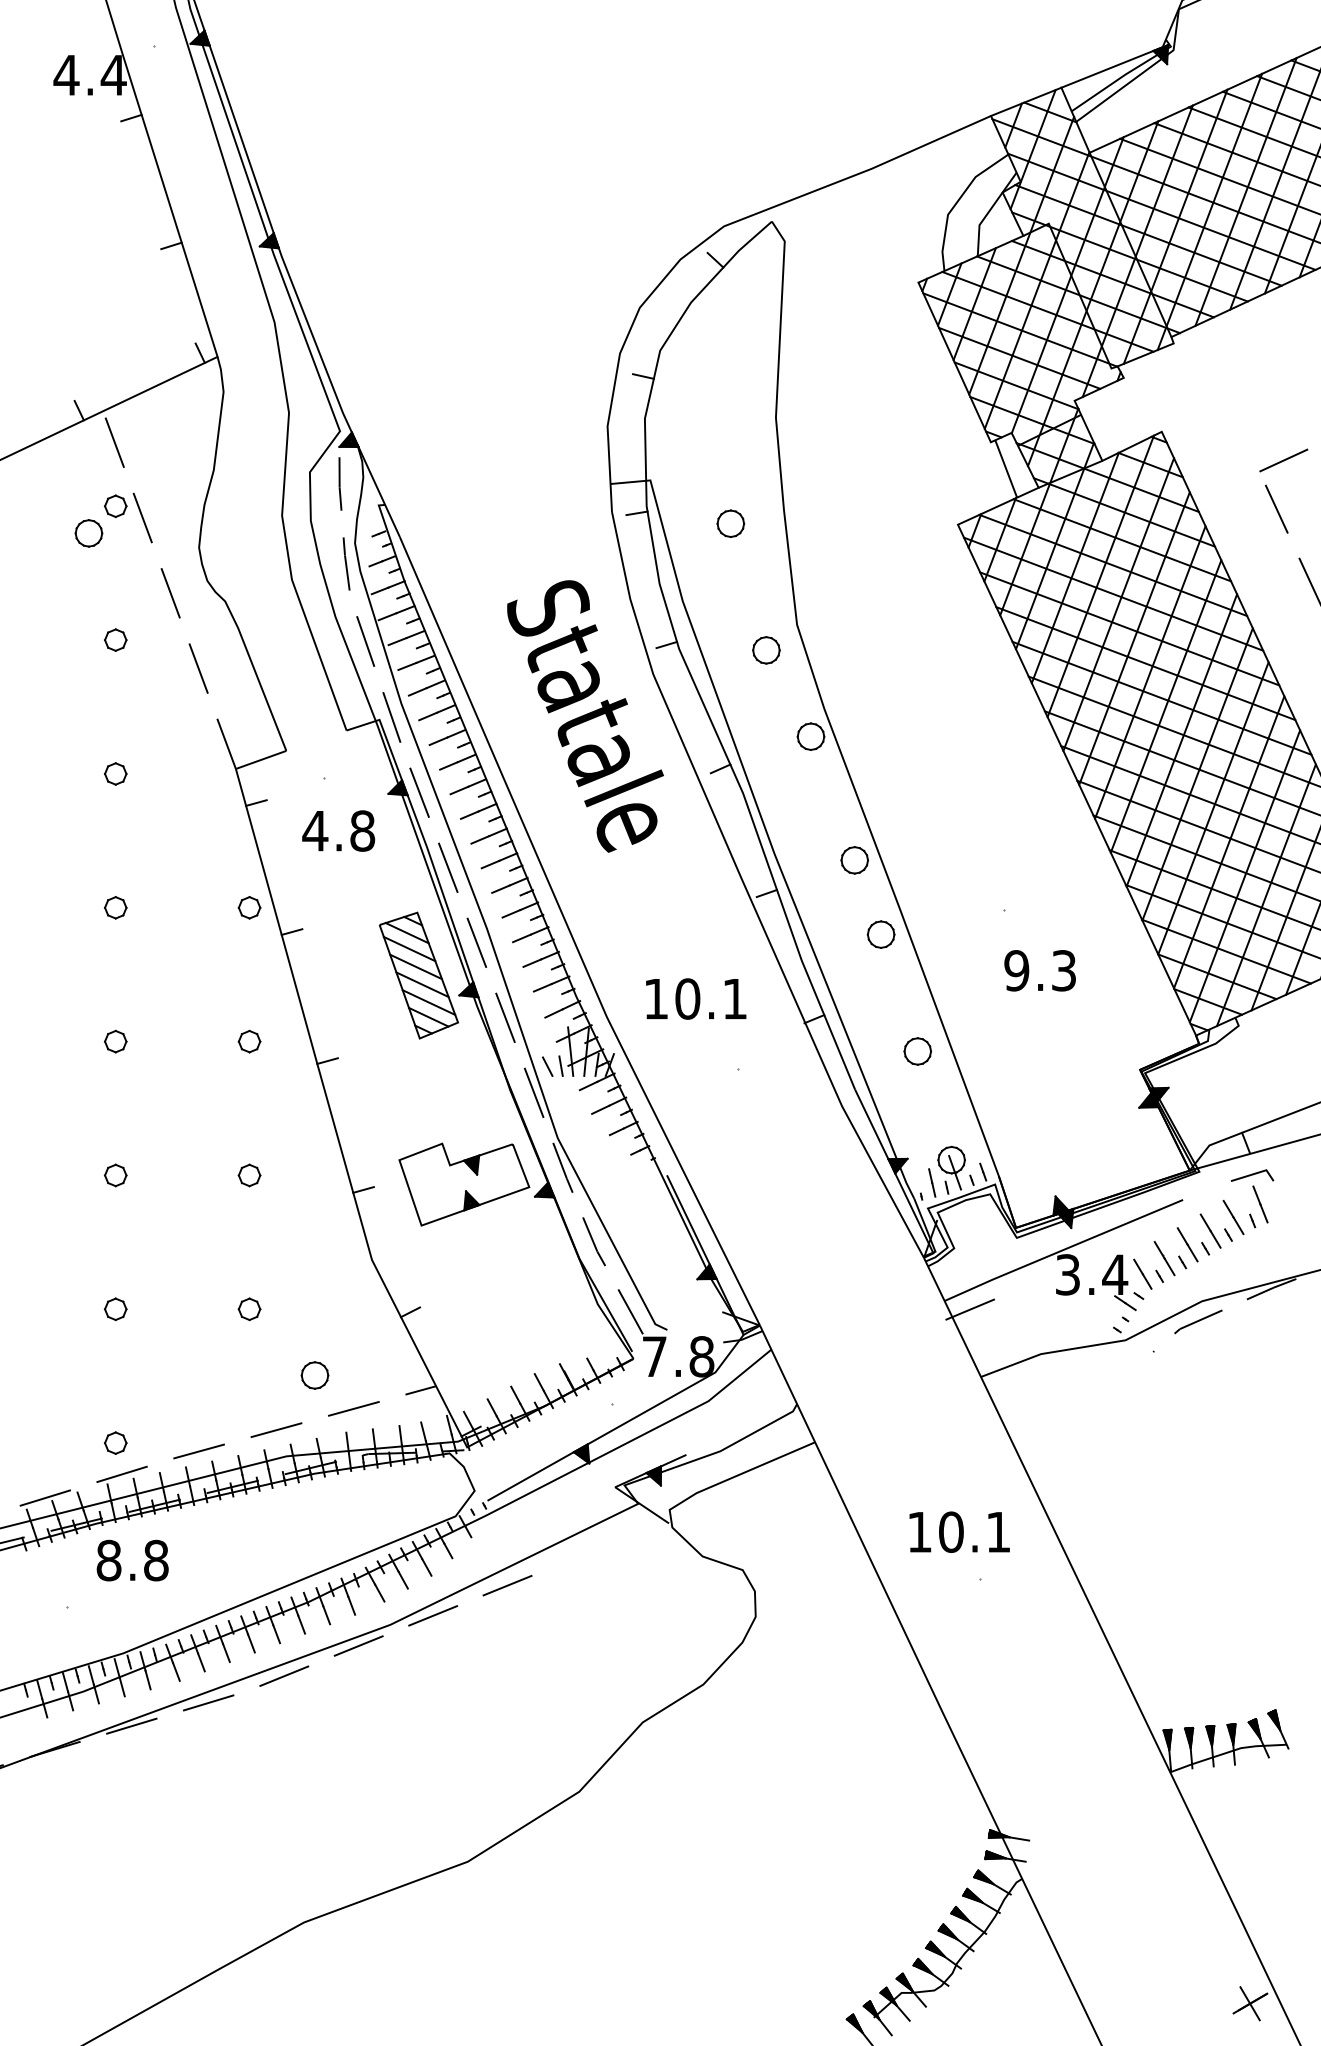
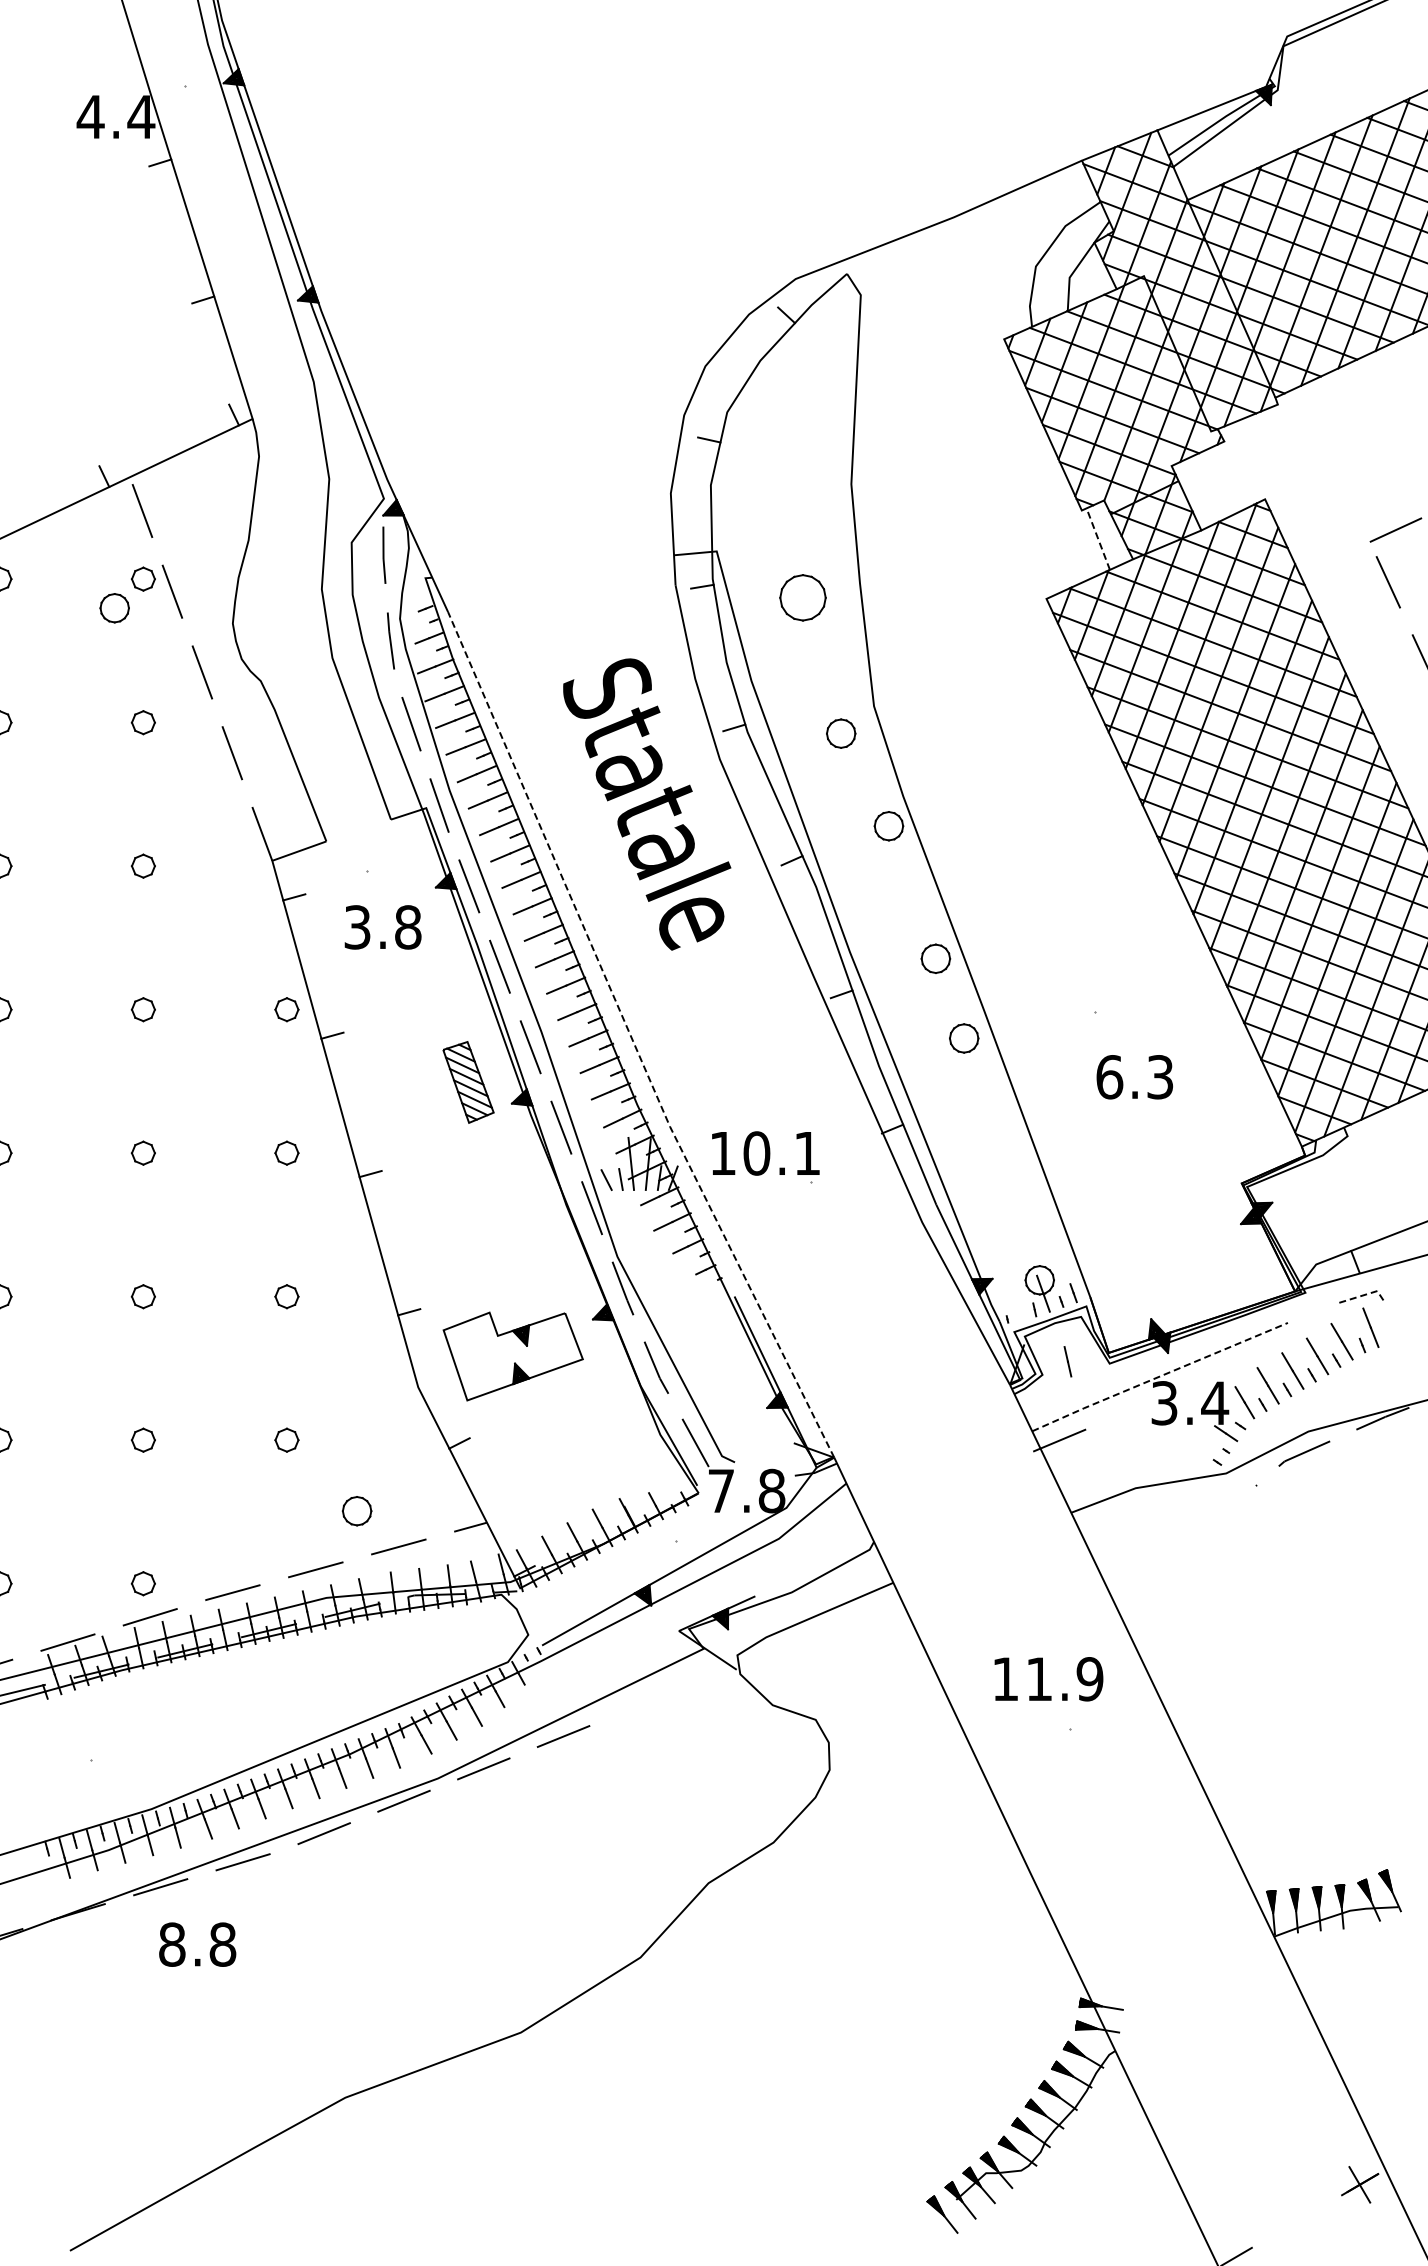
line: (1006, 469) -> (1098, 539), solid -> dashed
part: (730, 523) -> (802, 597), size x1.6
text: (315, 831) -> (357, 927), 4.8 -> 3.8
line: (571, 934) -> (632, 1038), solid -> dashed
text: (1016, 971) -> (1109, 1077), 9.3 -> 6.3
part: (418, 975) -> (468, 1082), size x0.6
text: (695, 999) -> (765, 1153), moved
part: (917, 1051) -> (1003, 1163), removed
line: (1255, 1173) -> (1365, 1294), solid -> dashed
line: (931, 1182) -> (1067, 1361), moved
part: (463, 1184) -> (512, 1356), moved
line: (1063, 1249) -> (1159, 1376), solid -> dashed
text: (974, 1532) -> (1064, 1679), 10.1 -> 11.9
text: (132, 1560) -> (197, 1944), moved

